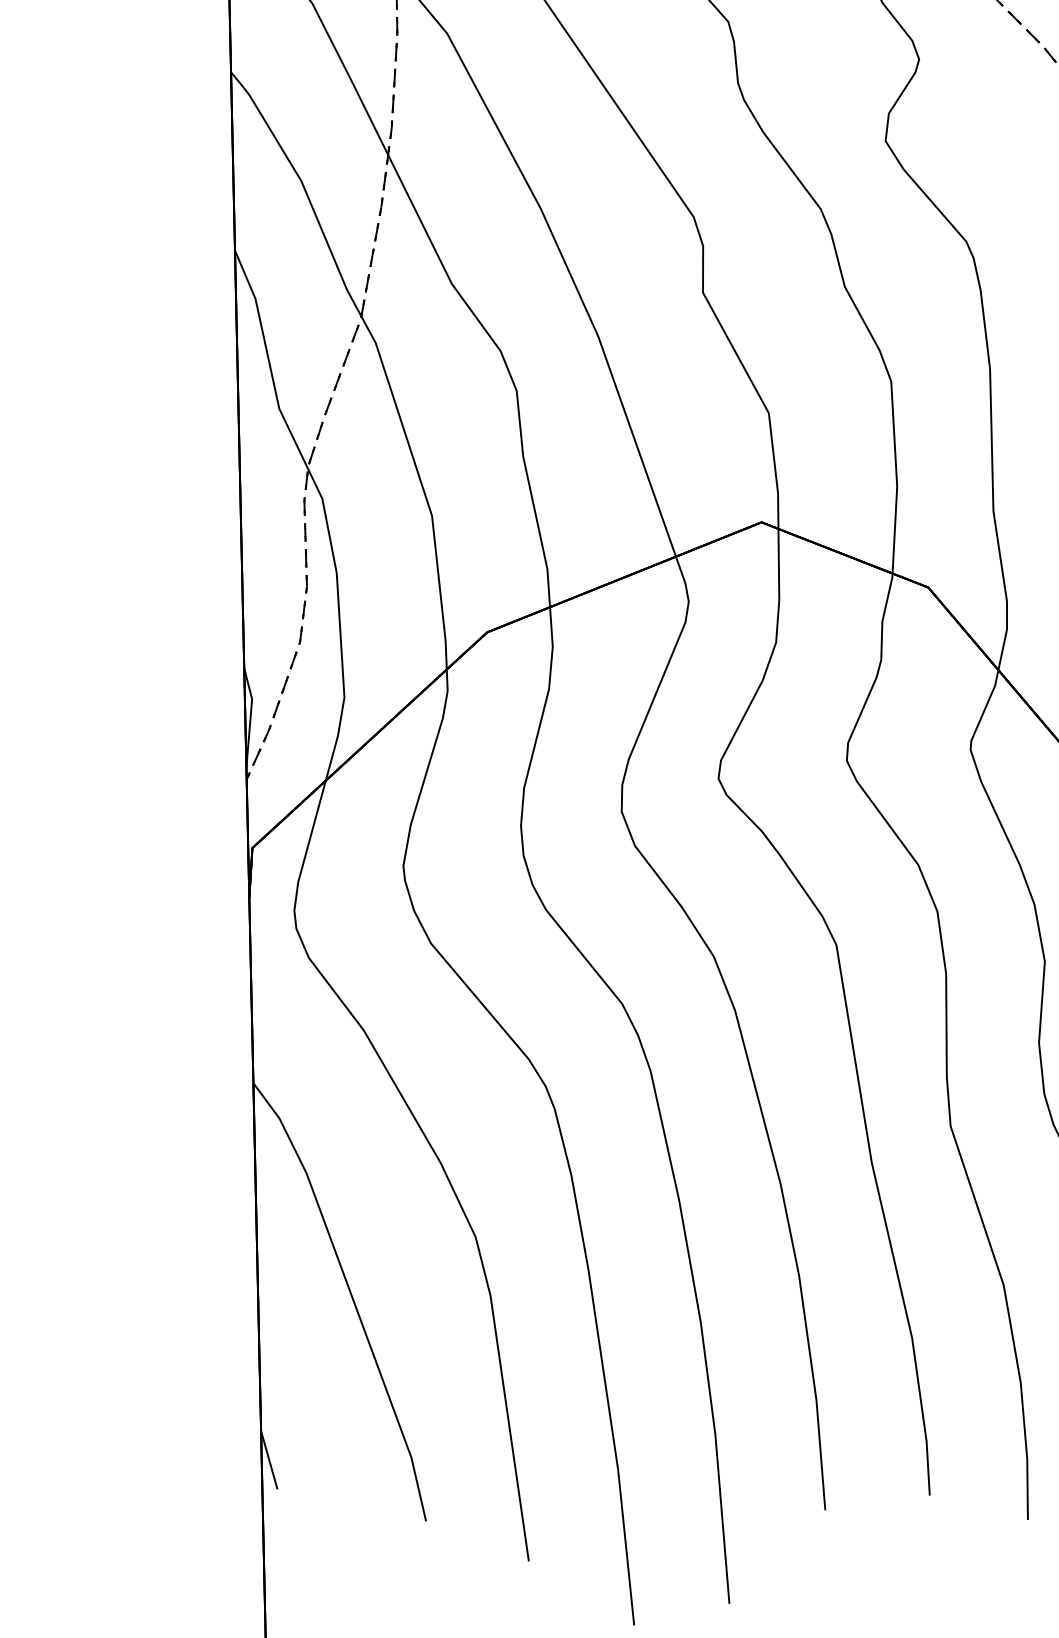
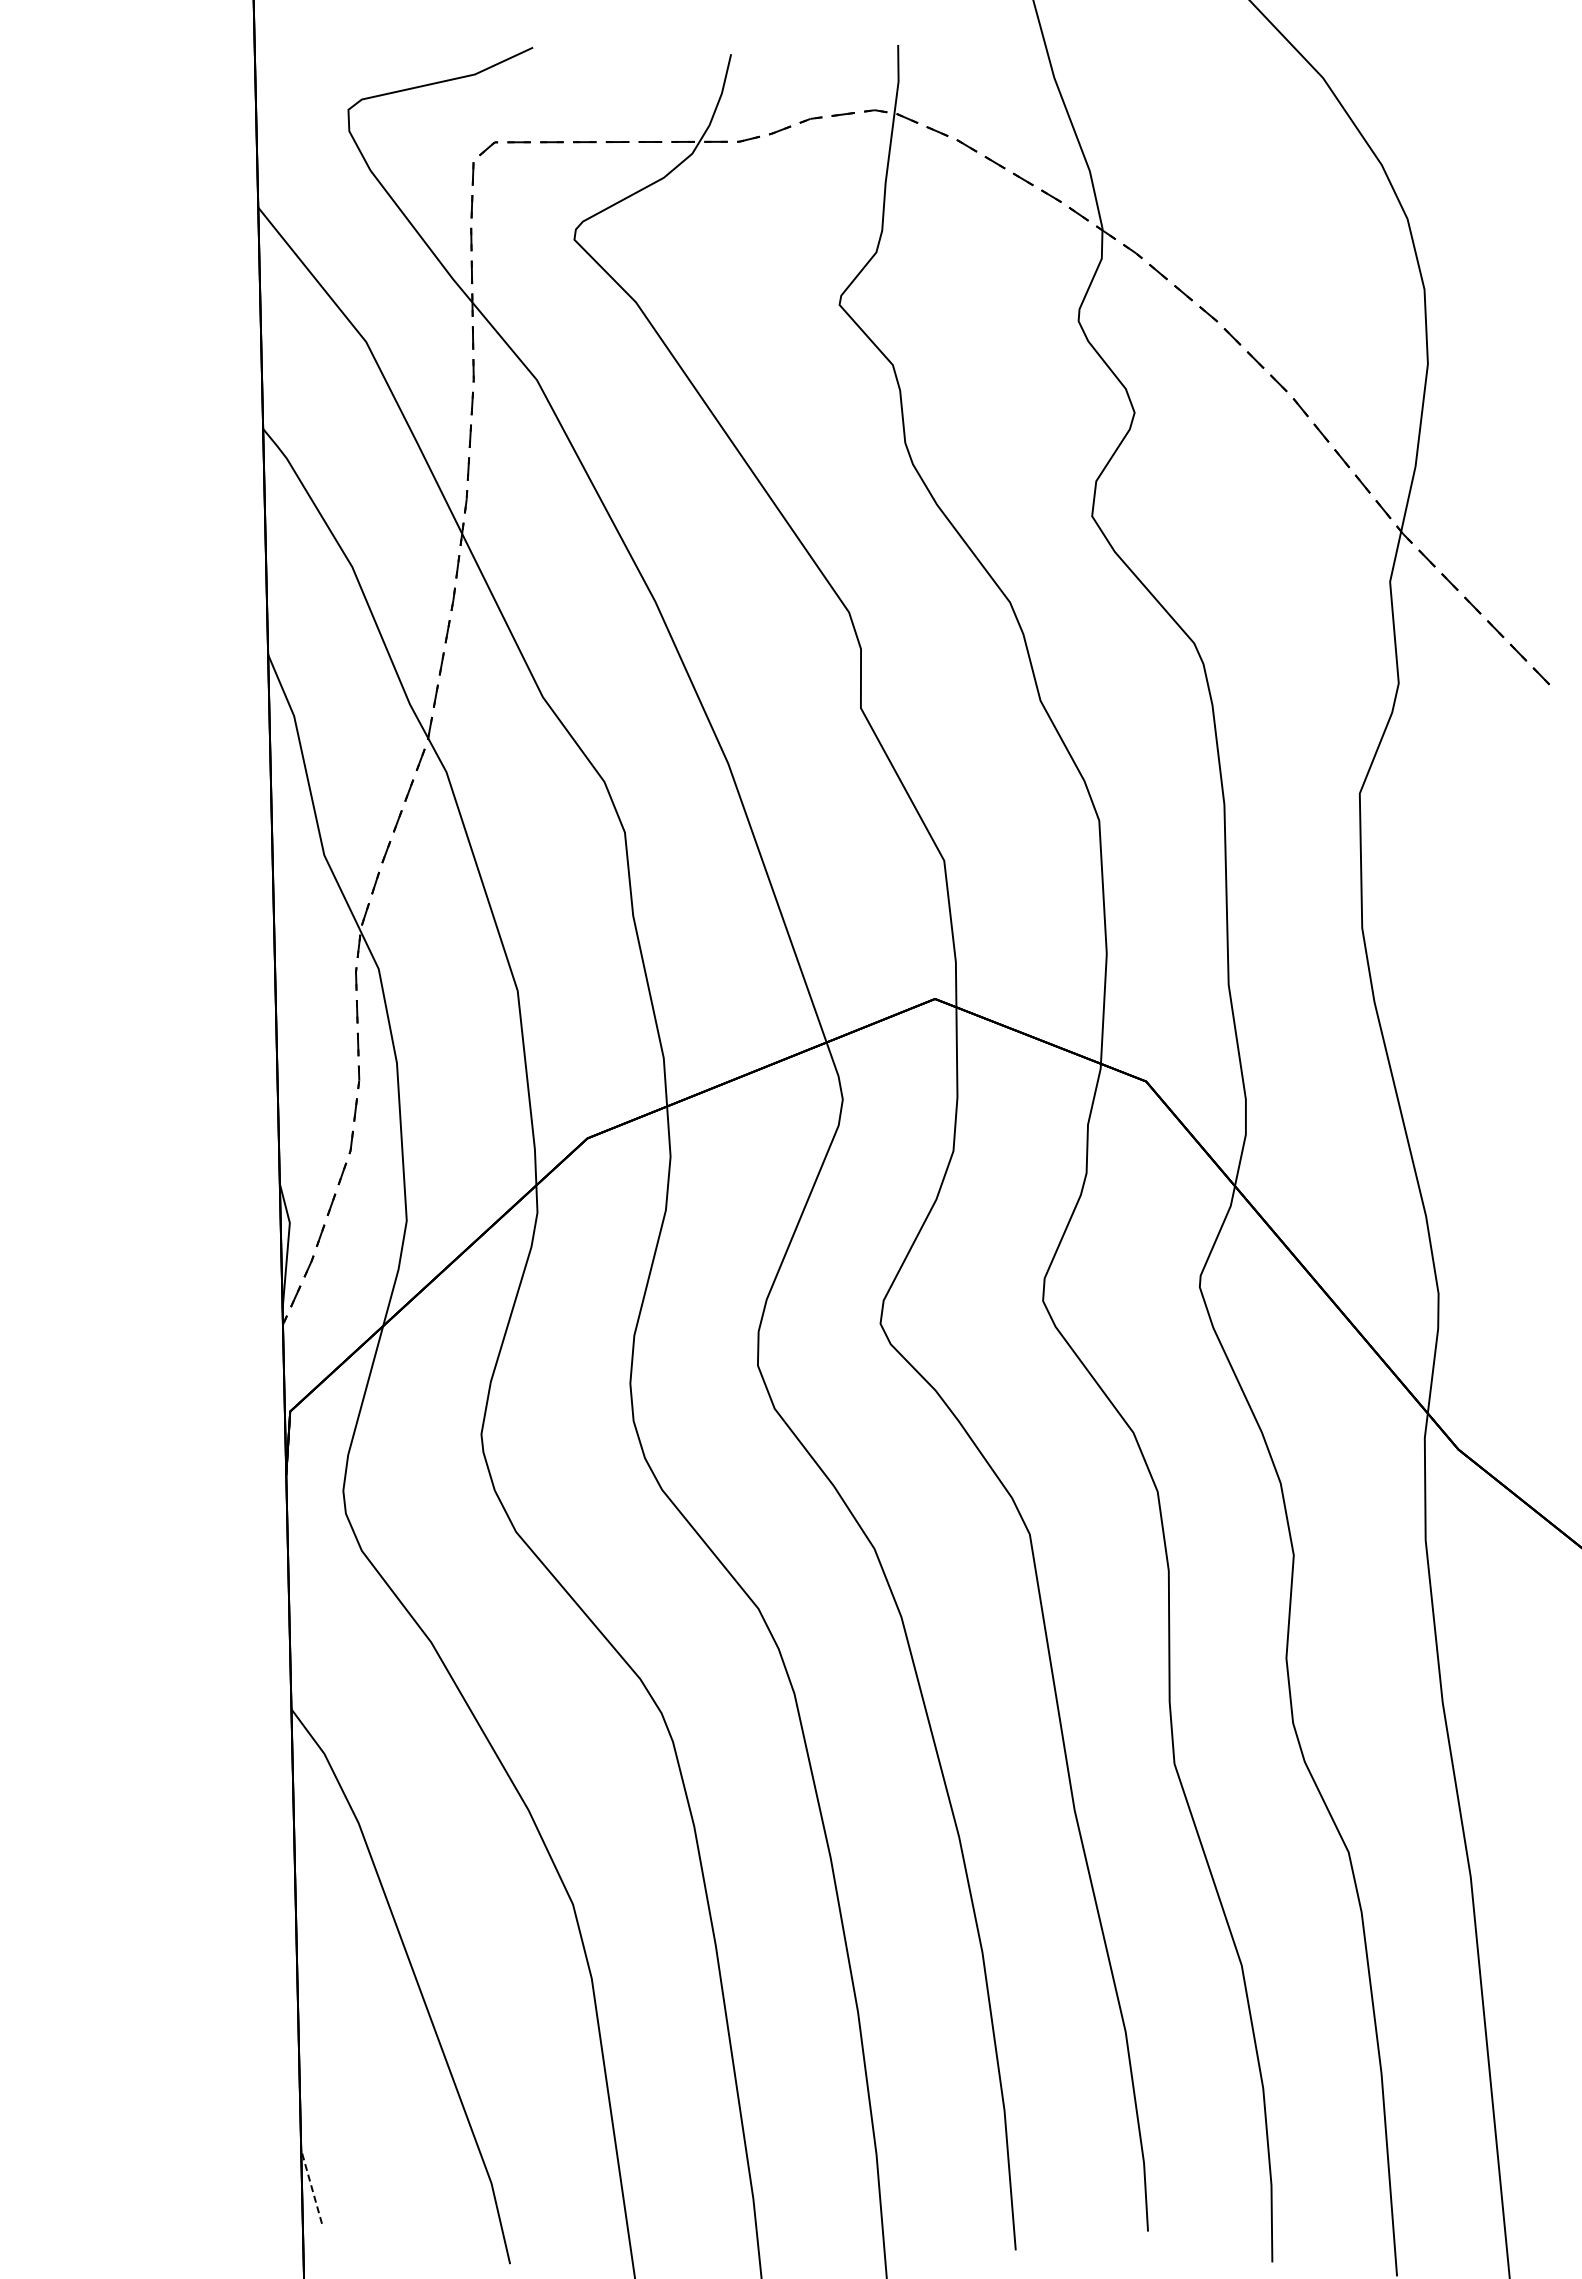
line: (269, 1459) -> (311, 2185), solid -> dashed

